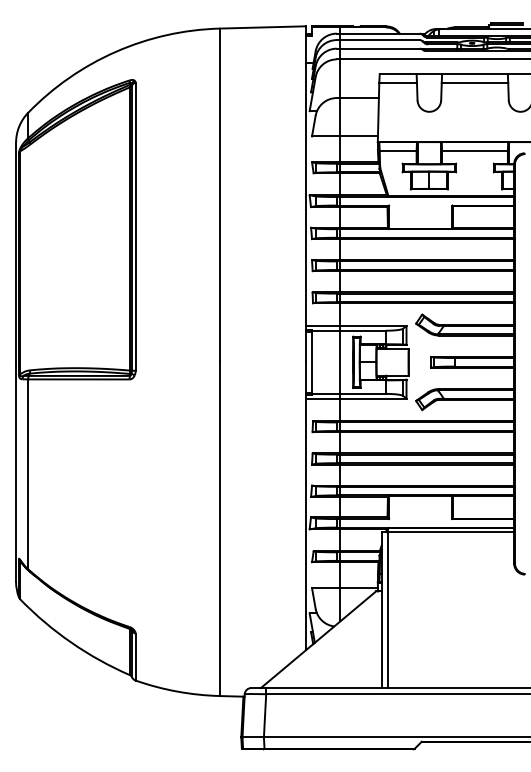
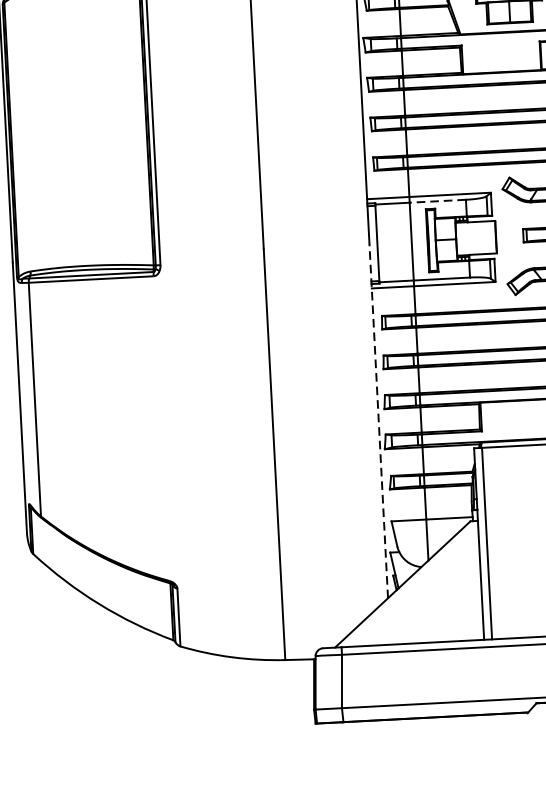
line: (363, 330) -> (438, 200), solid -> dashed
line: (305, 505) -> (378, 420), solid -> dashed

